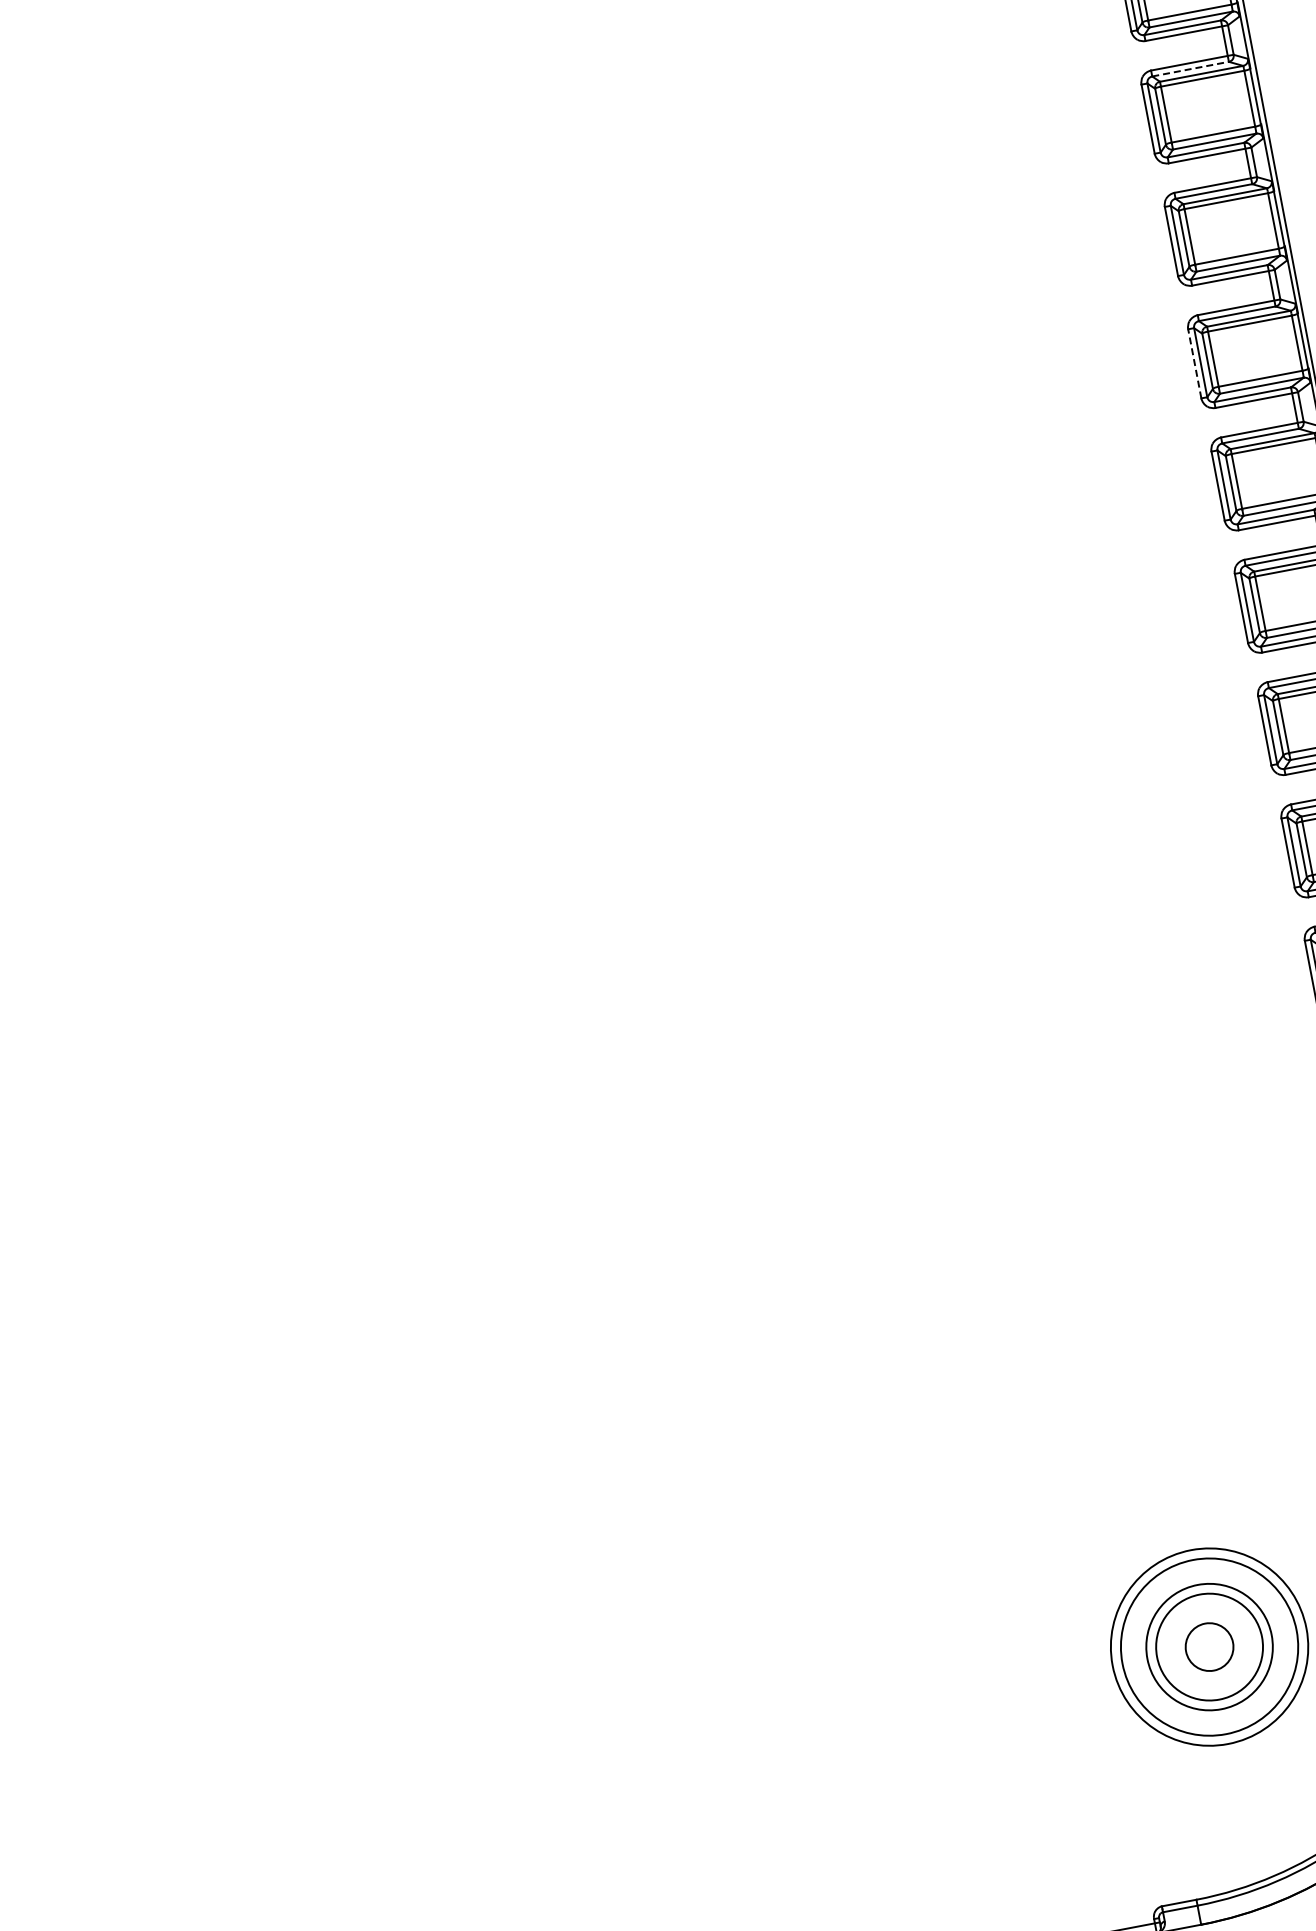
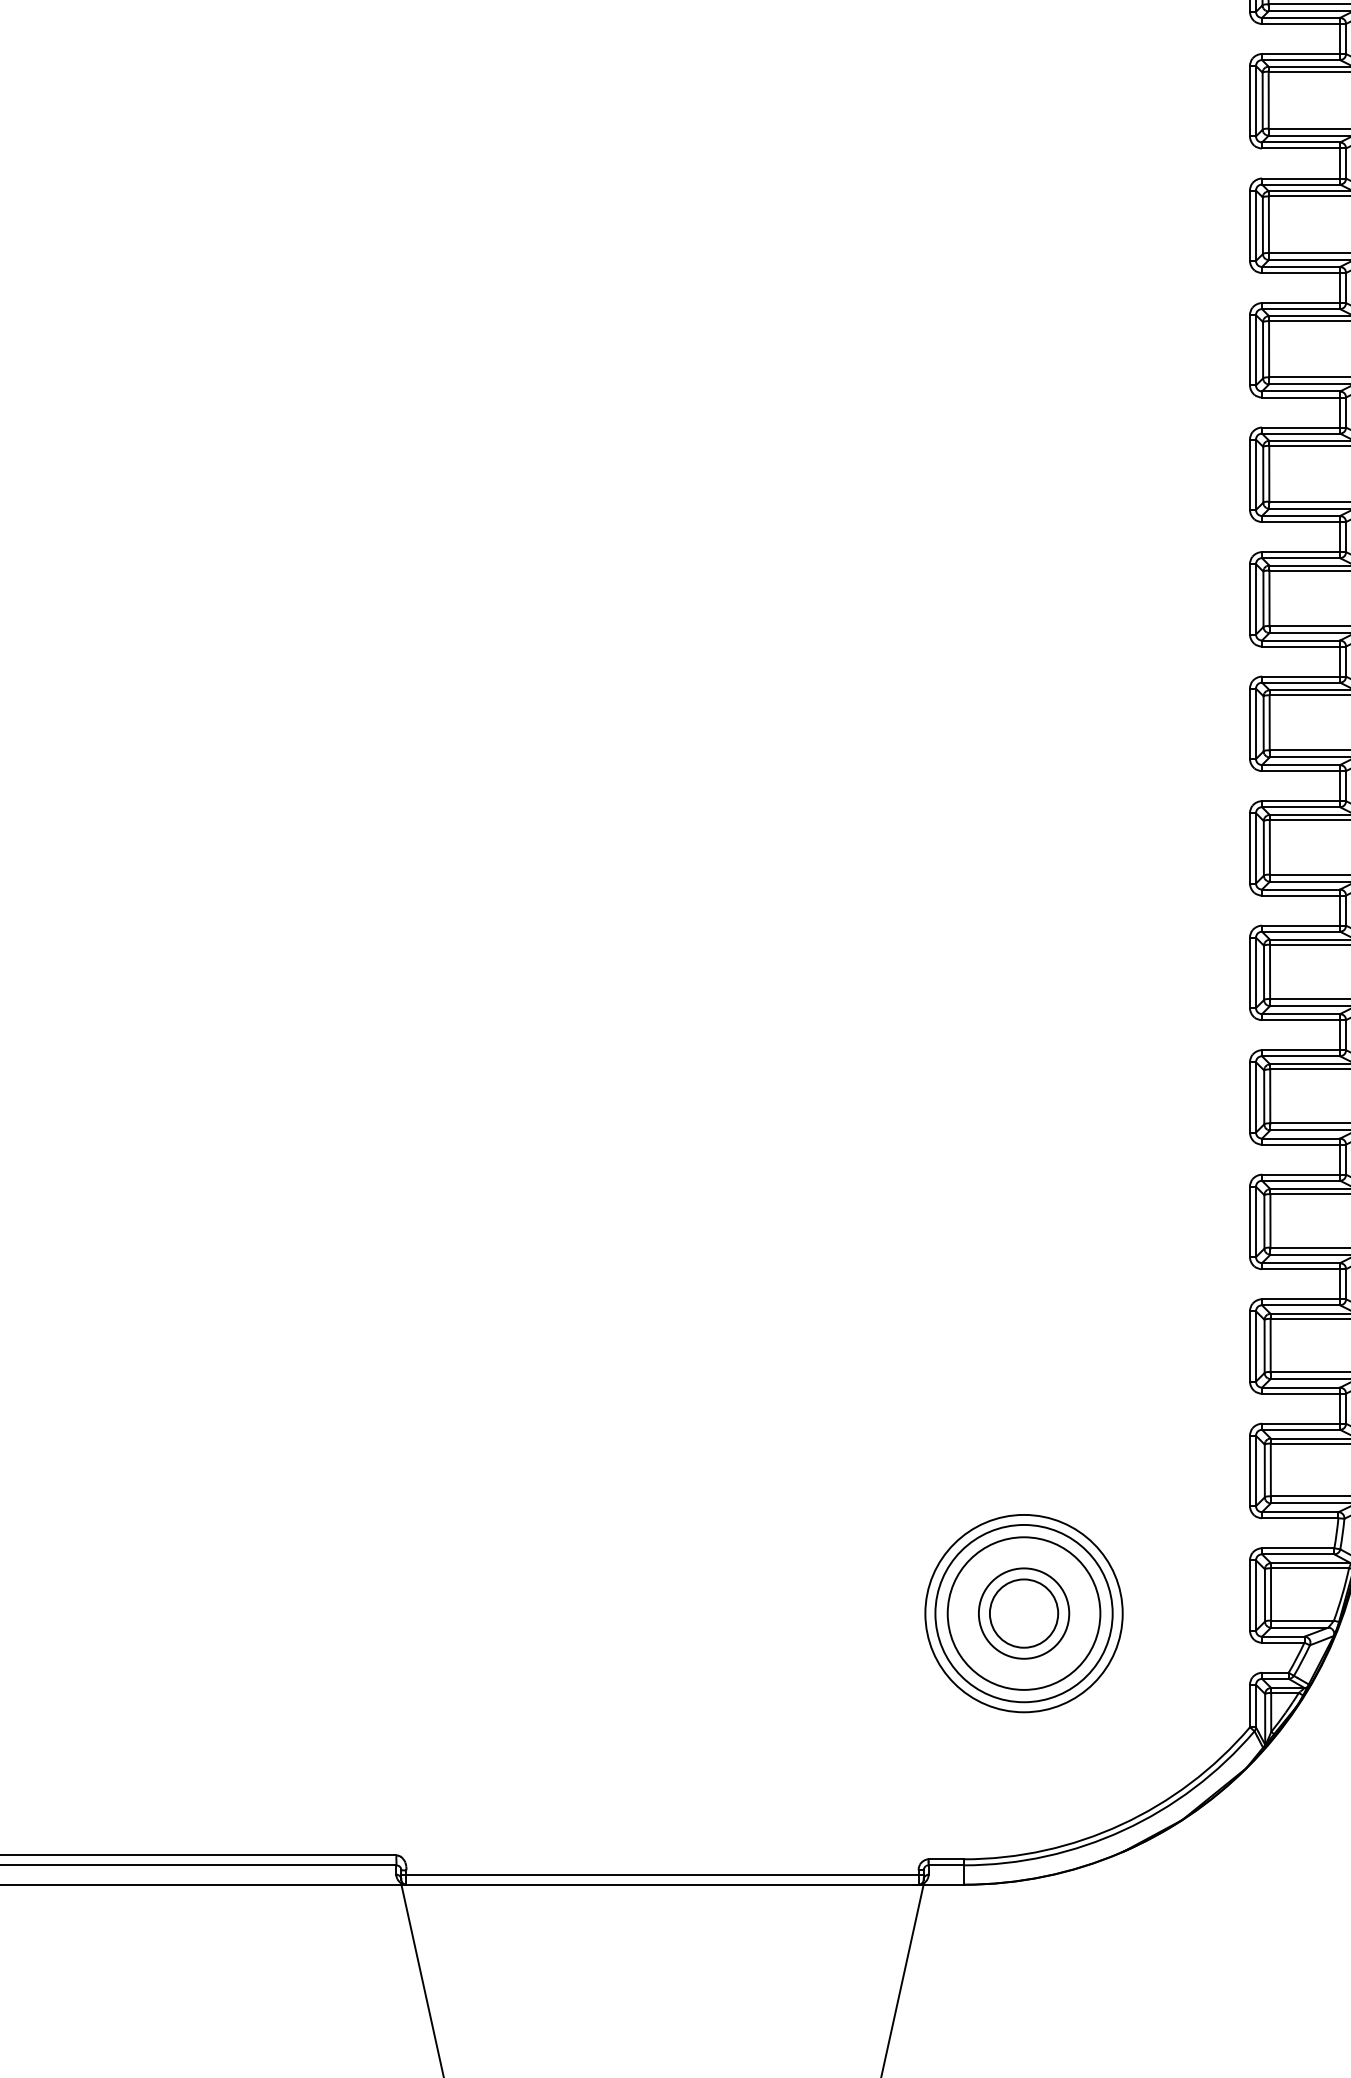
line: (1191, 69) -> (1301, 60), dashed -> solid
line: (1194, 363) -> (1249, 349), dashed -> solid
circle: (1209, 1647) -> (1023, 1613), size x0.71
circle: (1209, 1647) -> (1023, 1613), size x1.43
circle: (1209, 1647) -> (1023, 1613), size x1.43

